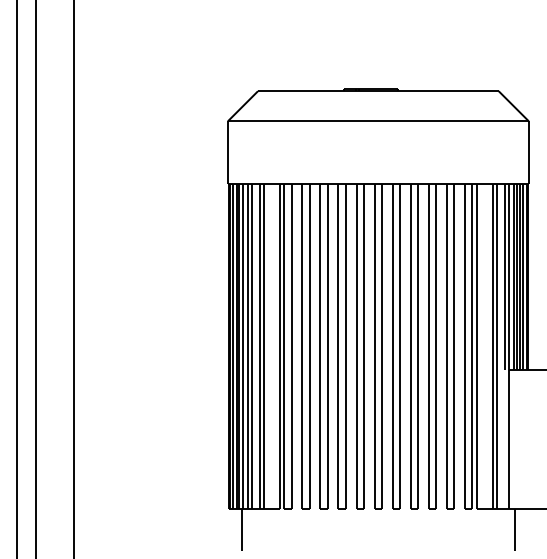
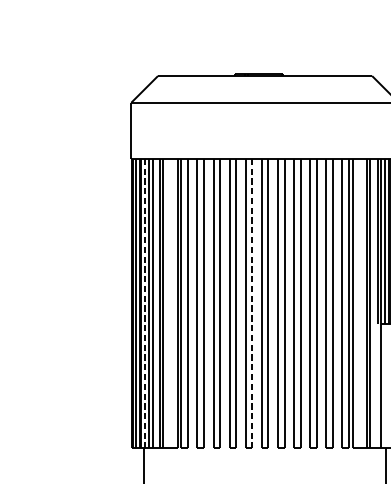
line: (243, 346) -> (145, 303), solid -> dashed
line: (364, 346) -> (252, 303), solid -> dashed

